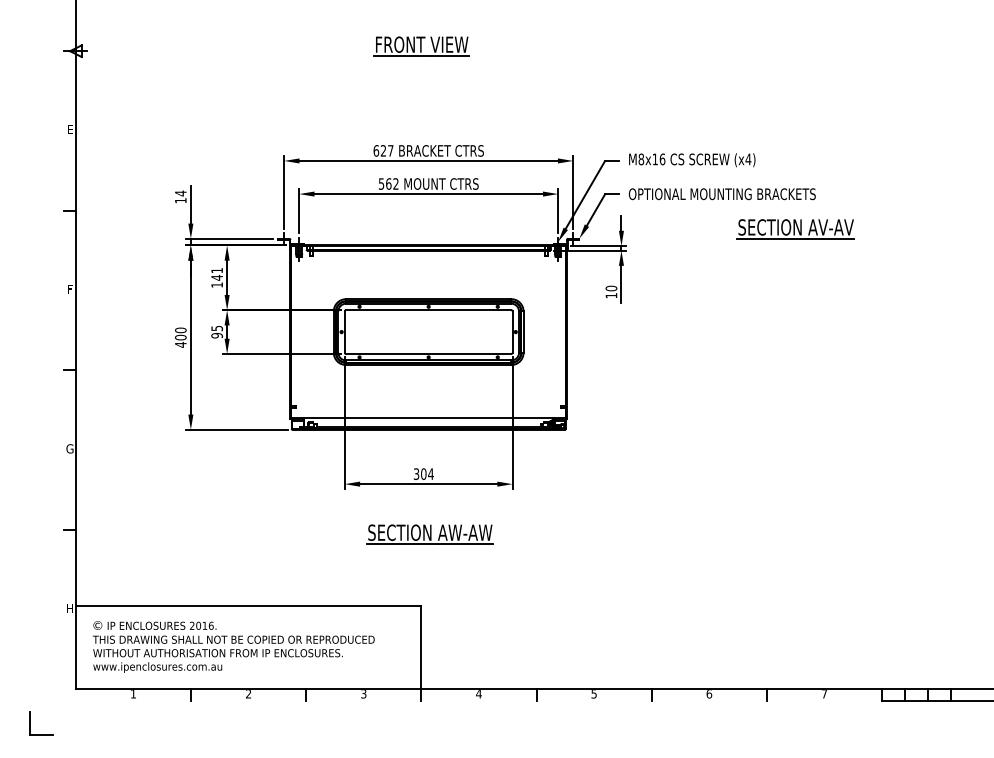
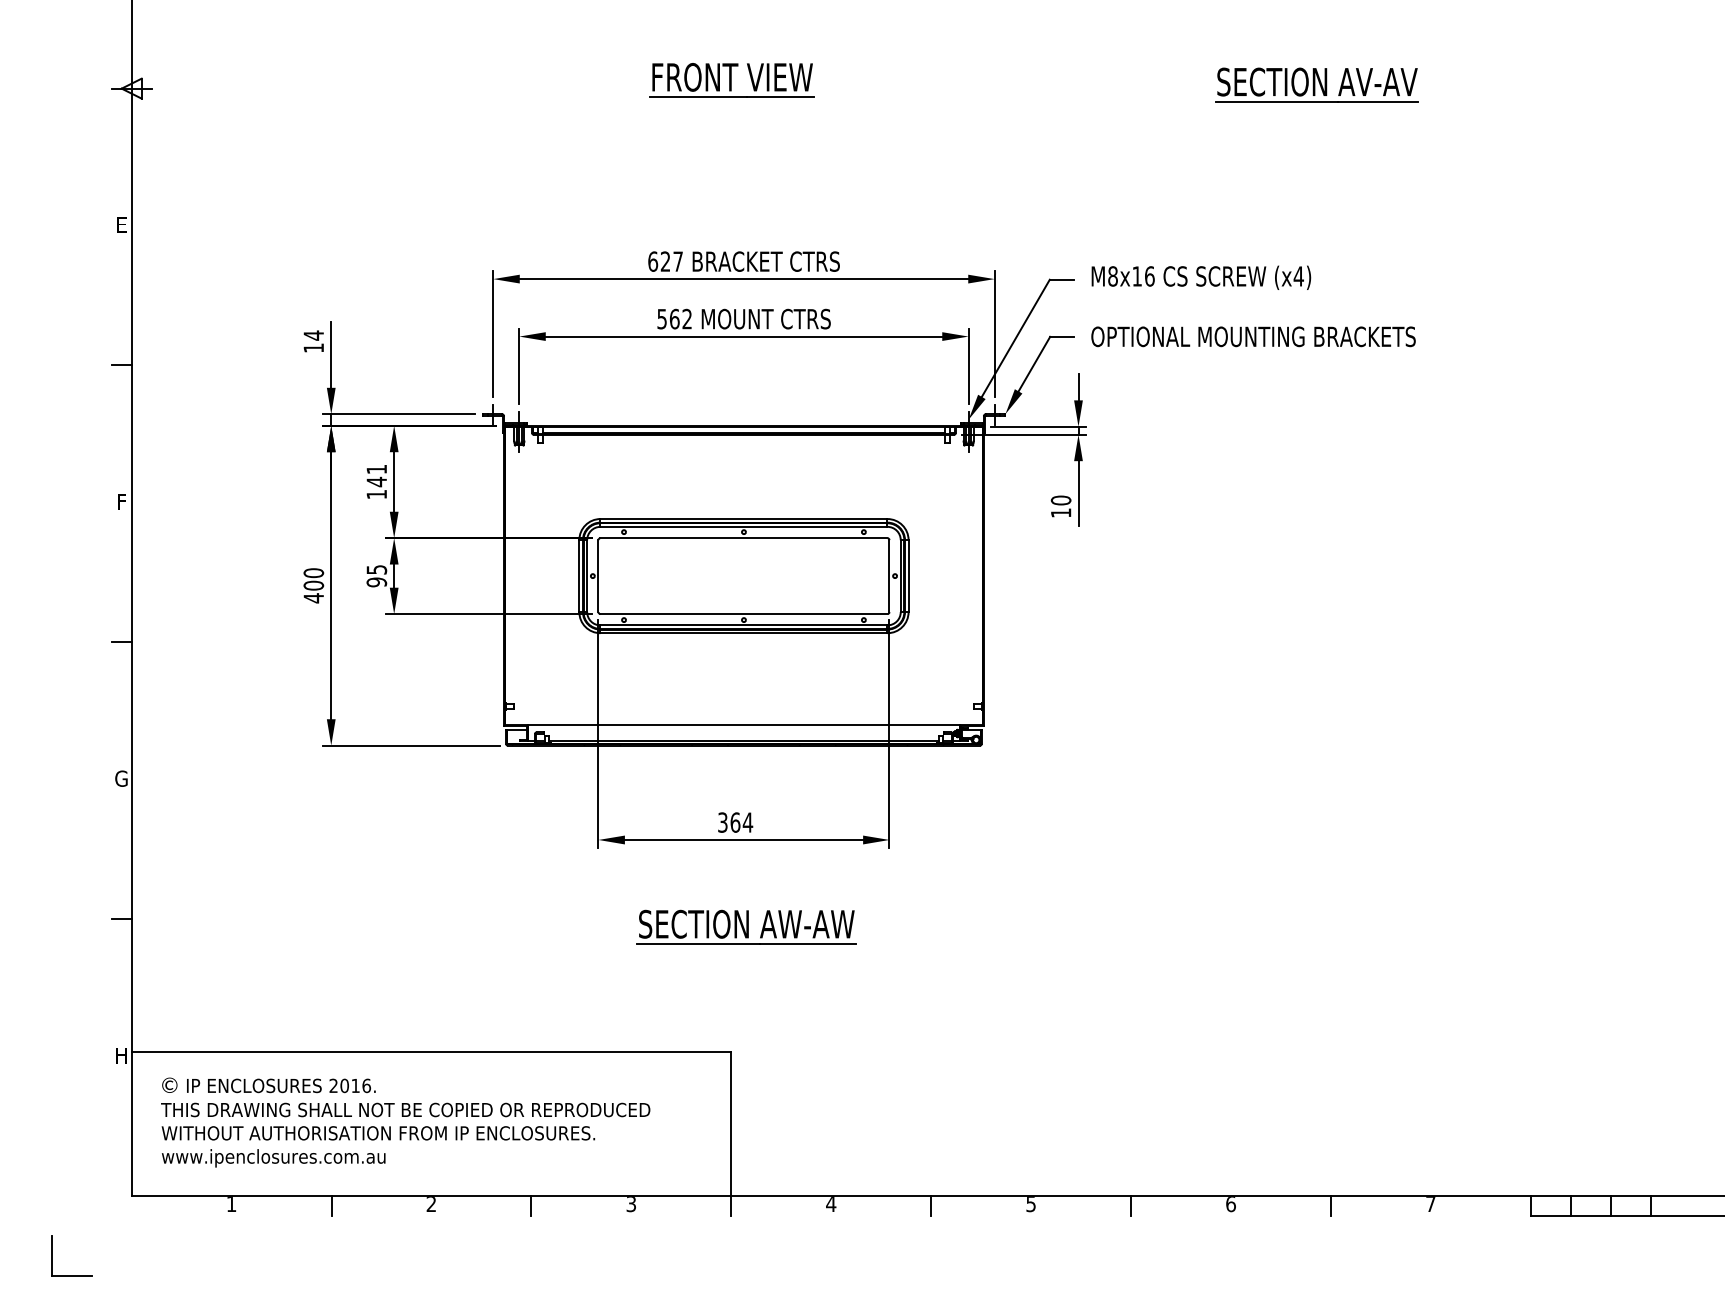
part: (795, 229) -> (1316, 85), moved
text: (423, 473) -> (734, 821), 304 -> 364

